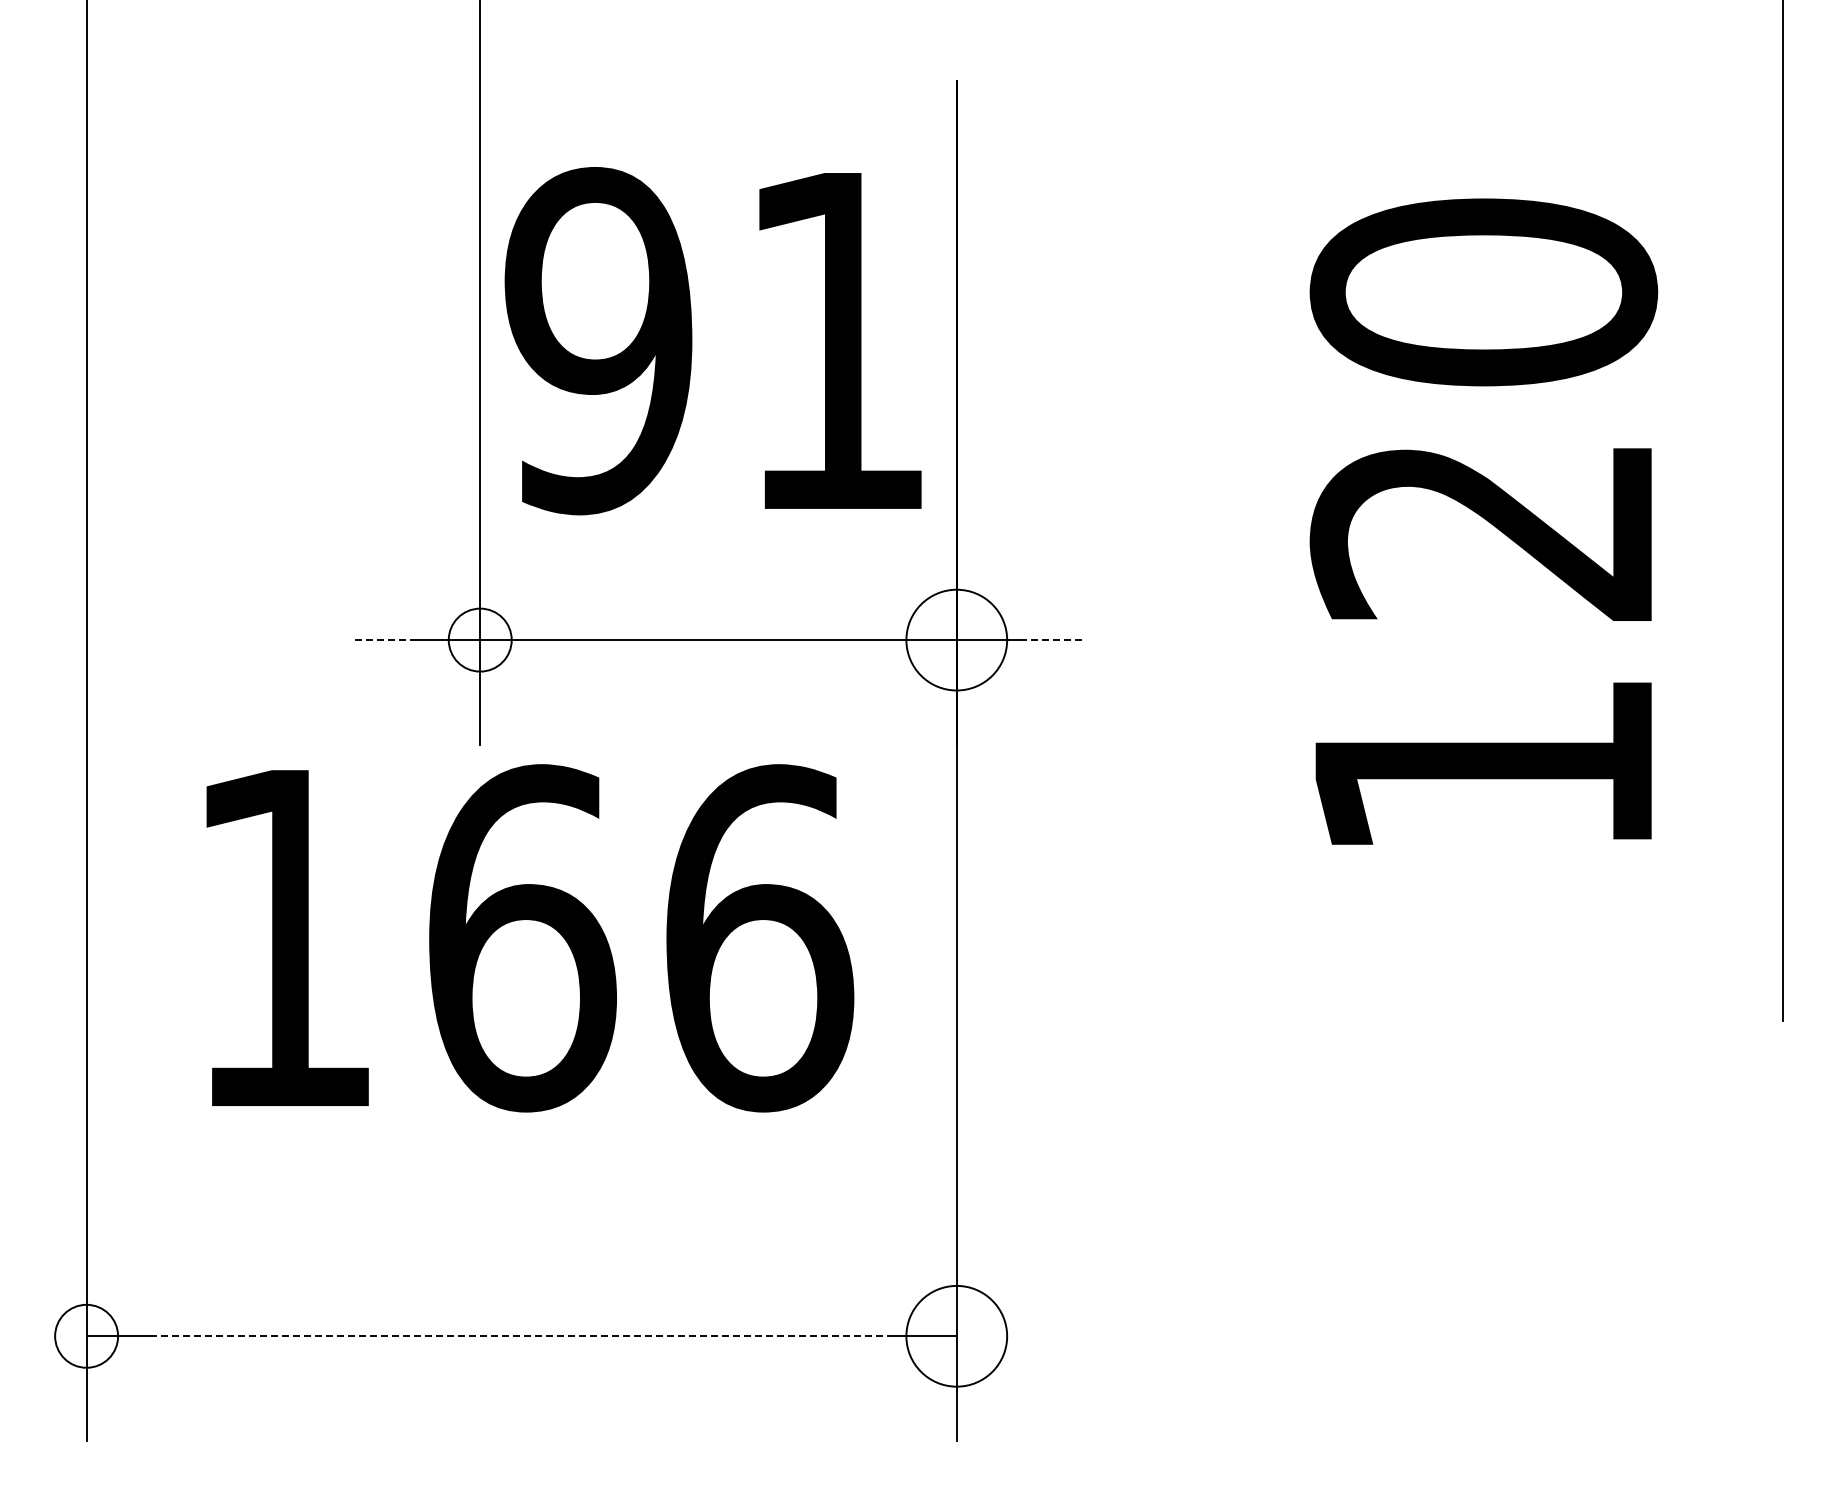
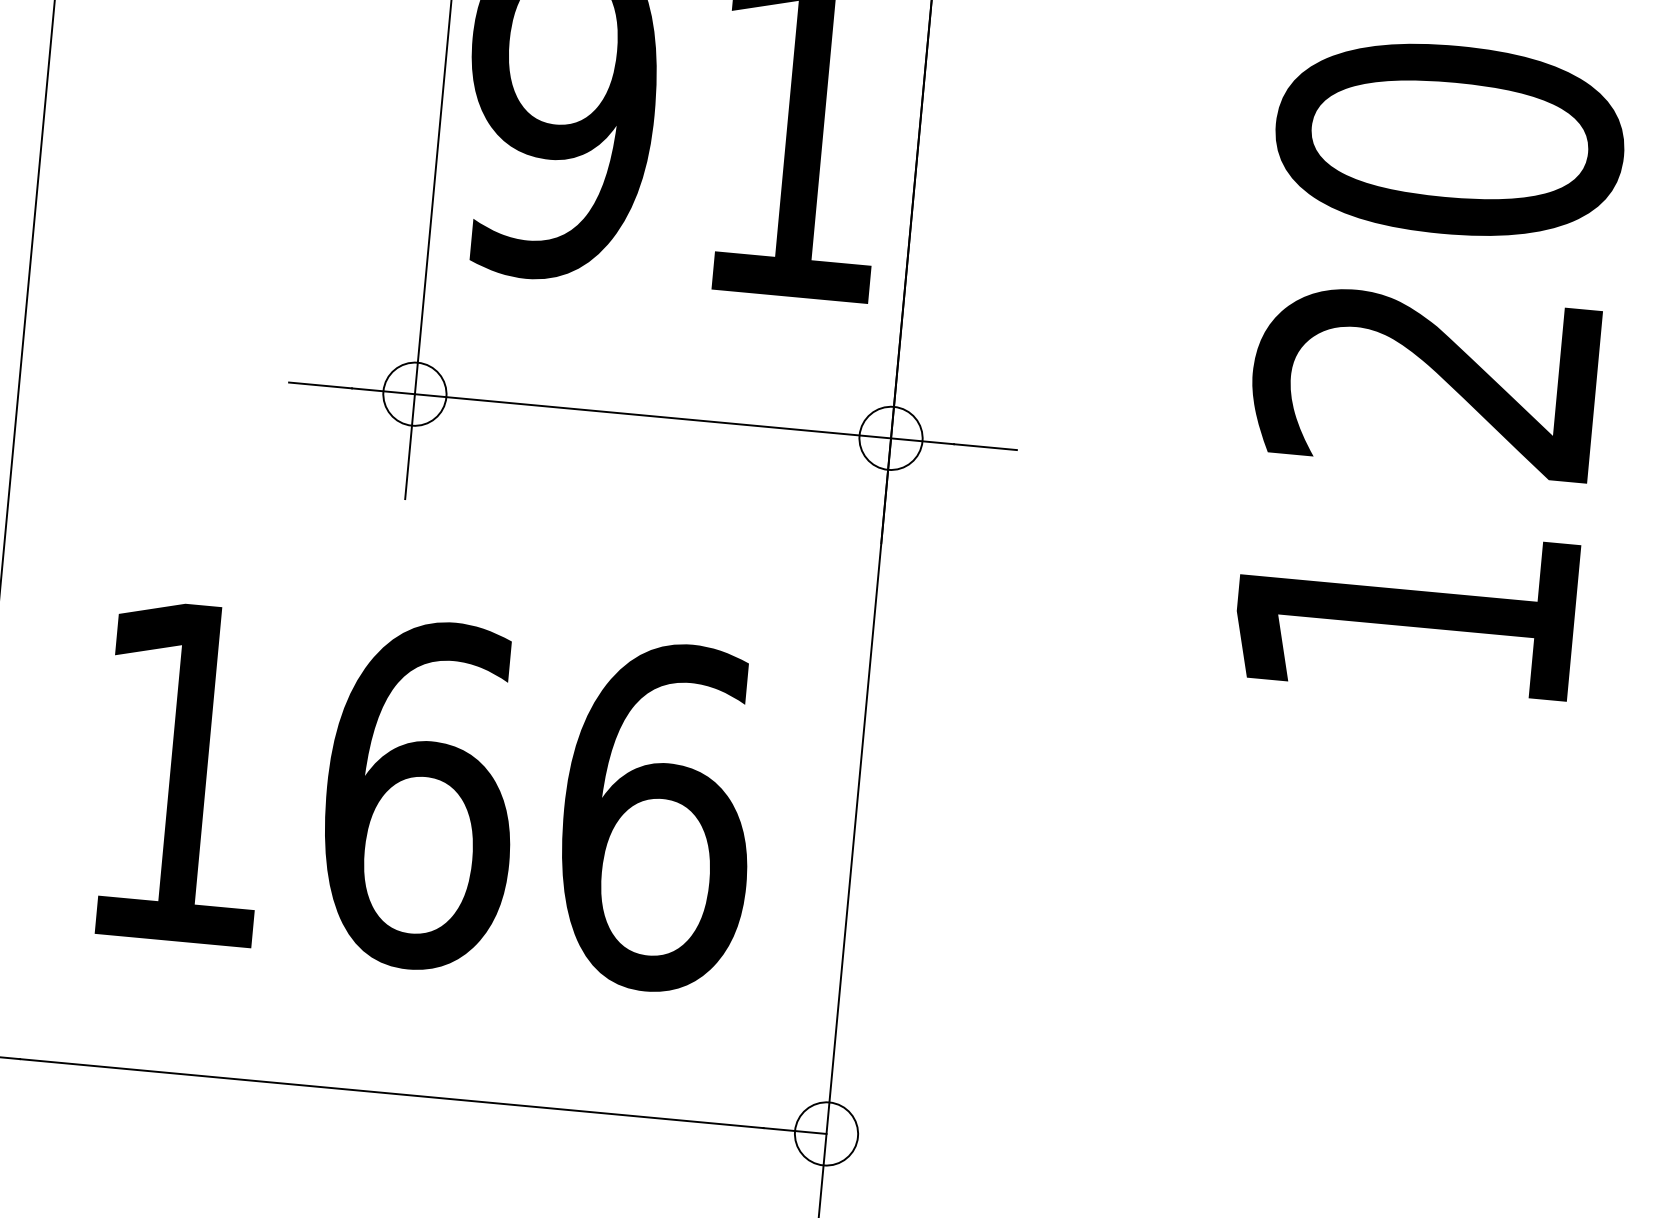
circle: (956, 639) -> (890, 437), size x0.62
line: (385, 640) -> (320, 385), dashed -> solid
line: (1051, 640) -> (985, 447), dashed -> solid
text: (530, 938) -> (428, 795), moved
circle: (956, 1335) -> (826, 1133), size x0.62
line: (521, 1336) -> (391, 1093), dashed -> solid

